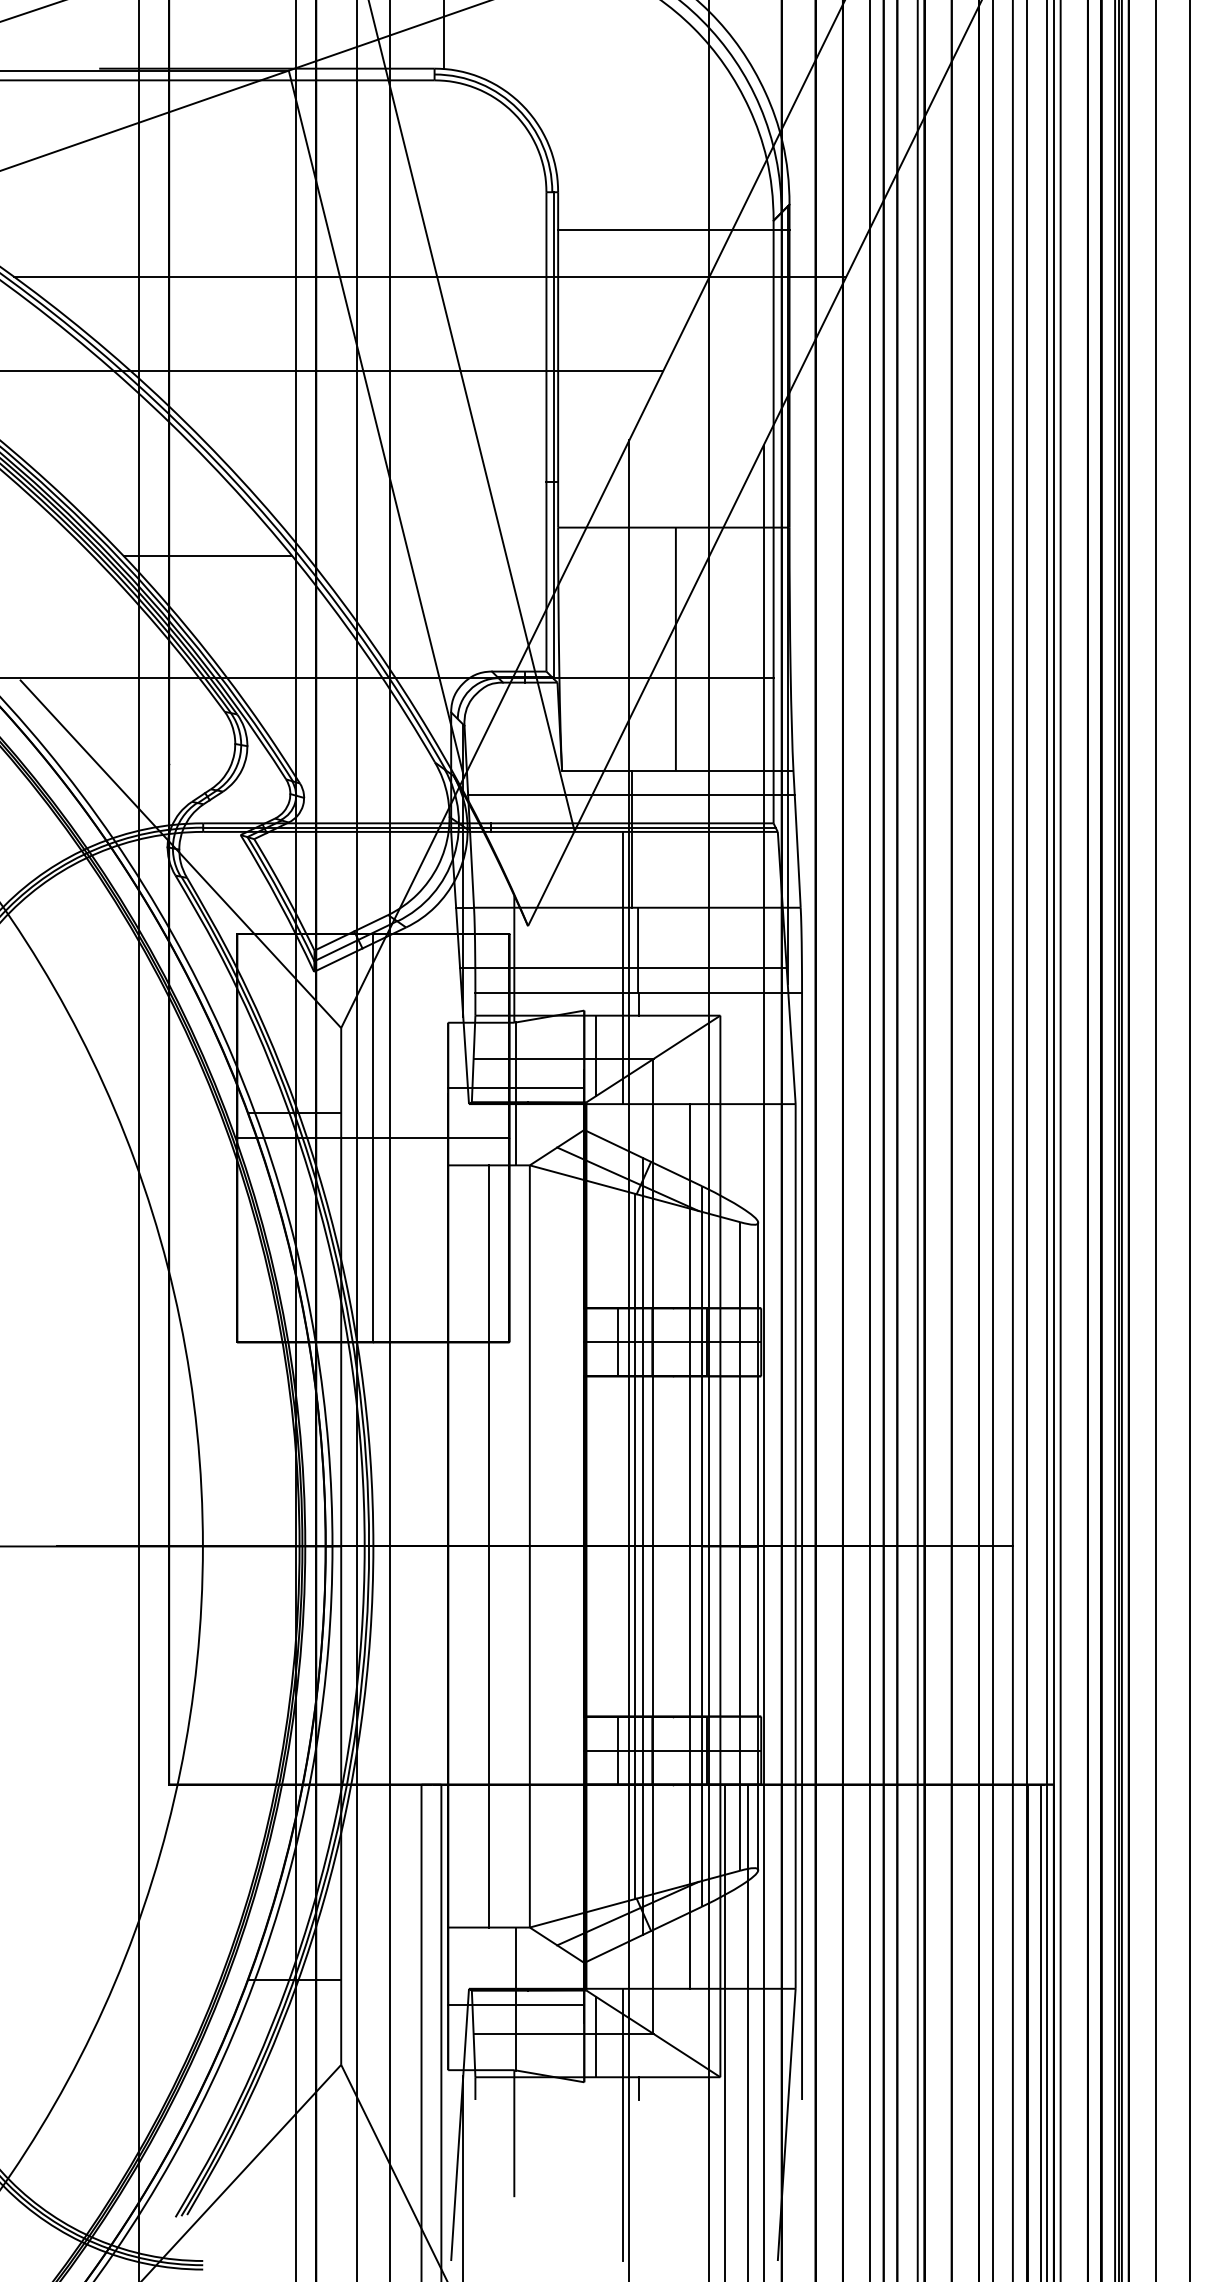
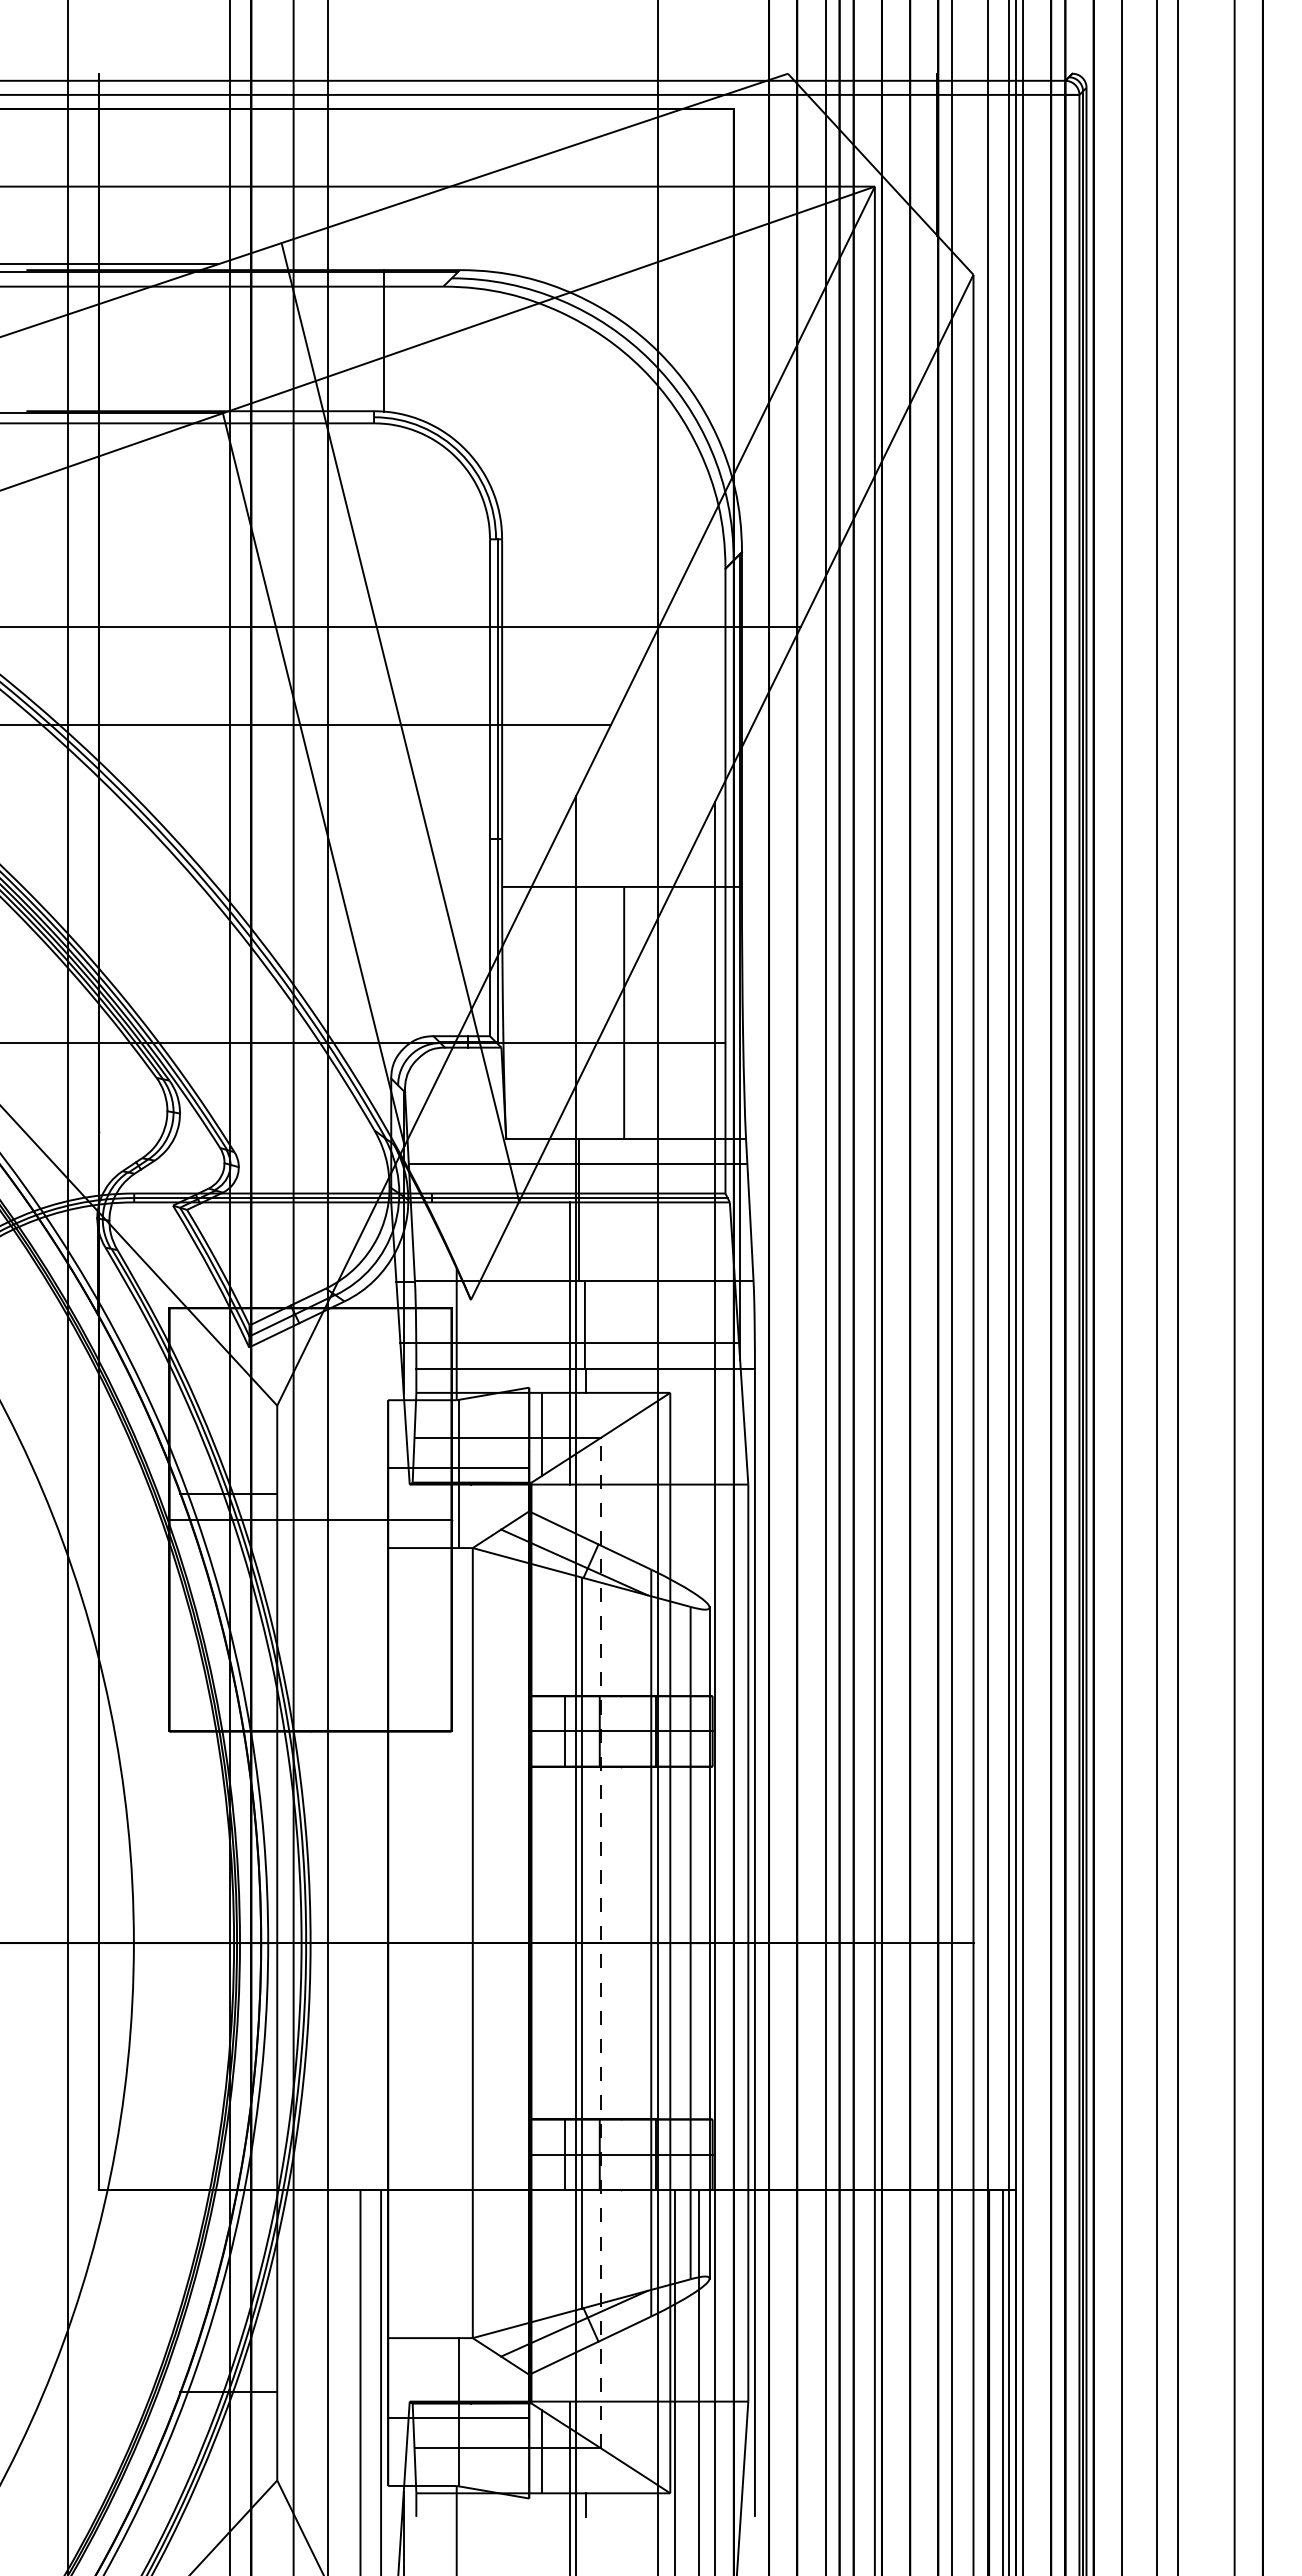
line: (673, 230) -> (621, 578), removed
line: (207, 556) -> (138, 916), removed
line: (373, 1137) -> (310, 1519), removed
line: (643, 1545) -> (590, 1942), removed
line: (653, 1545) -> (600, 1942), solid -> dashed
line: (689, 1545) -> (638, 1942), removed
line: (489, 1546) -> (430, 1943), removed

